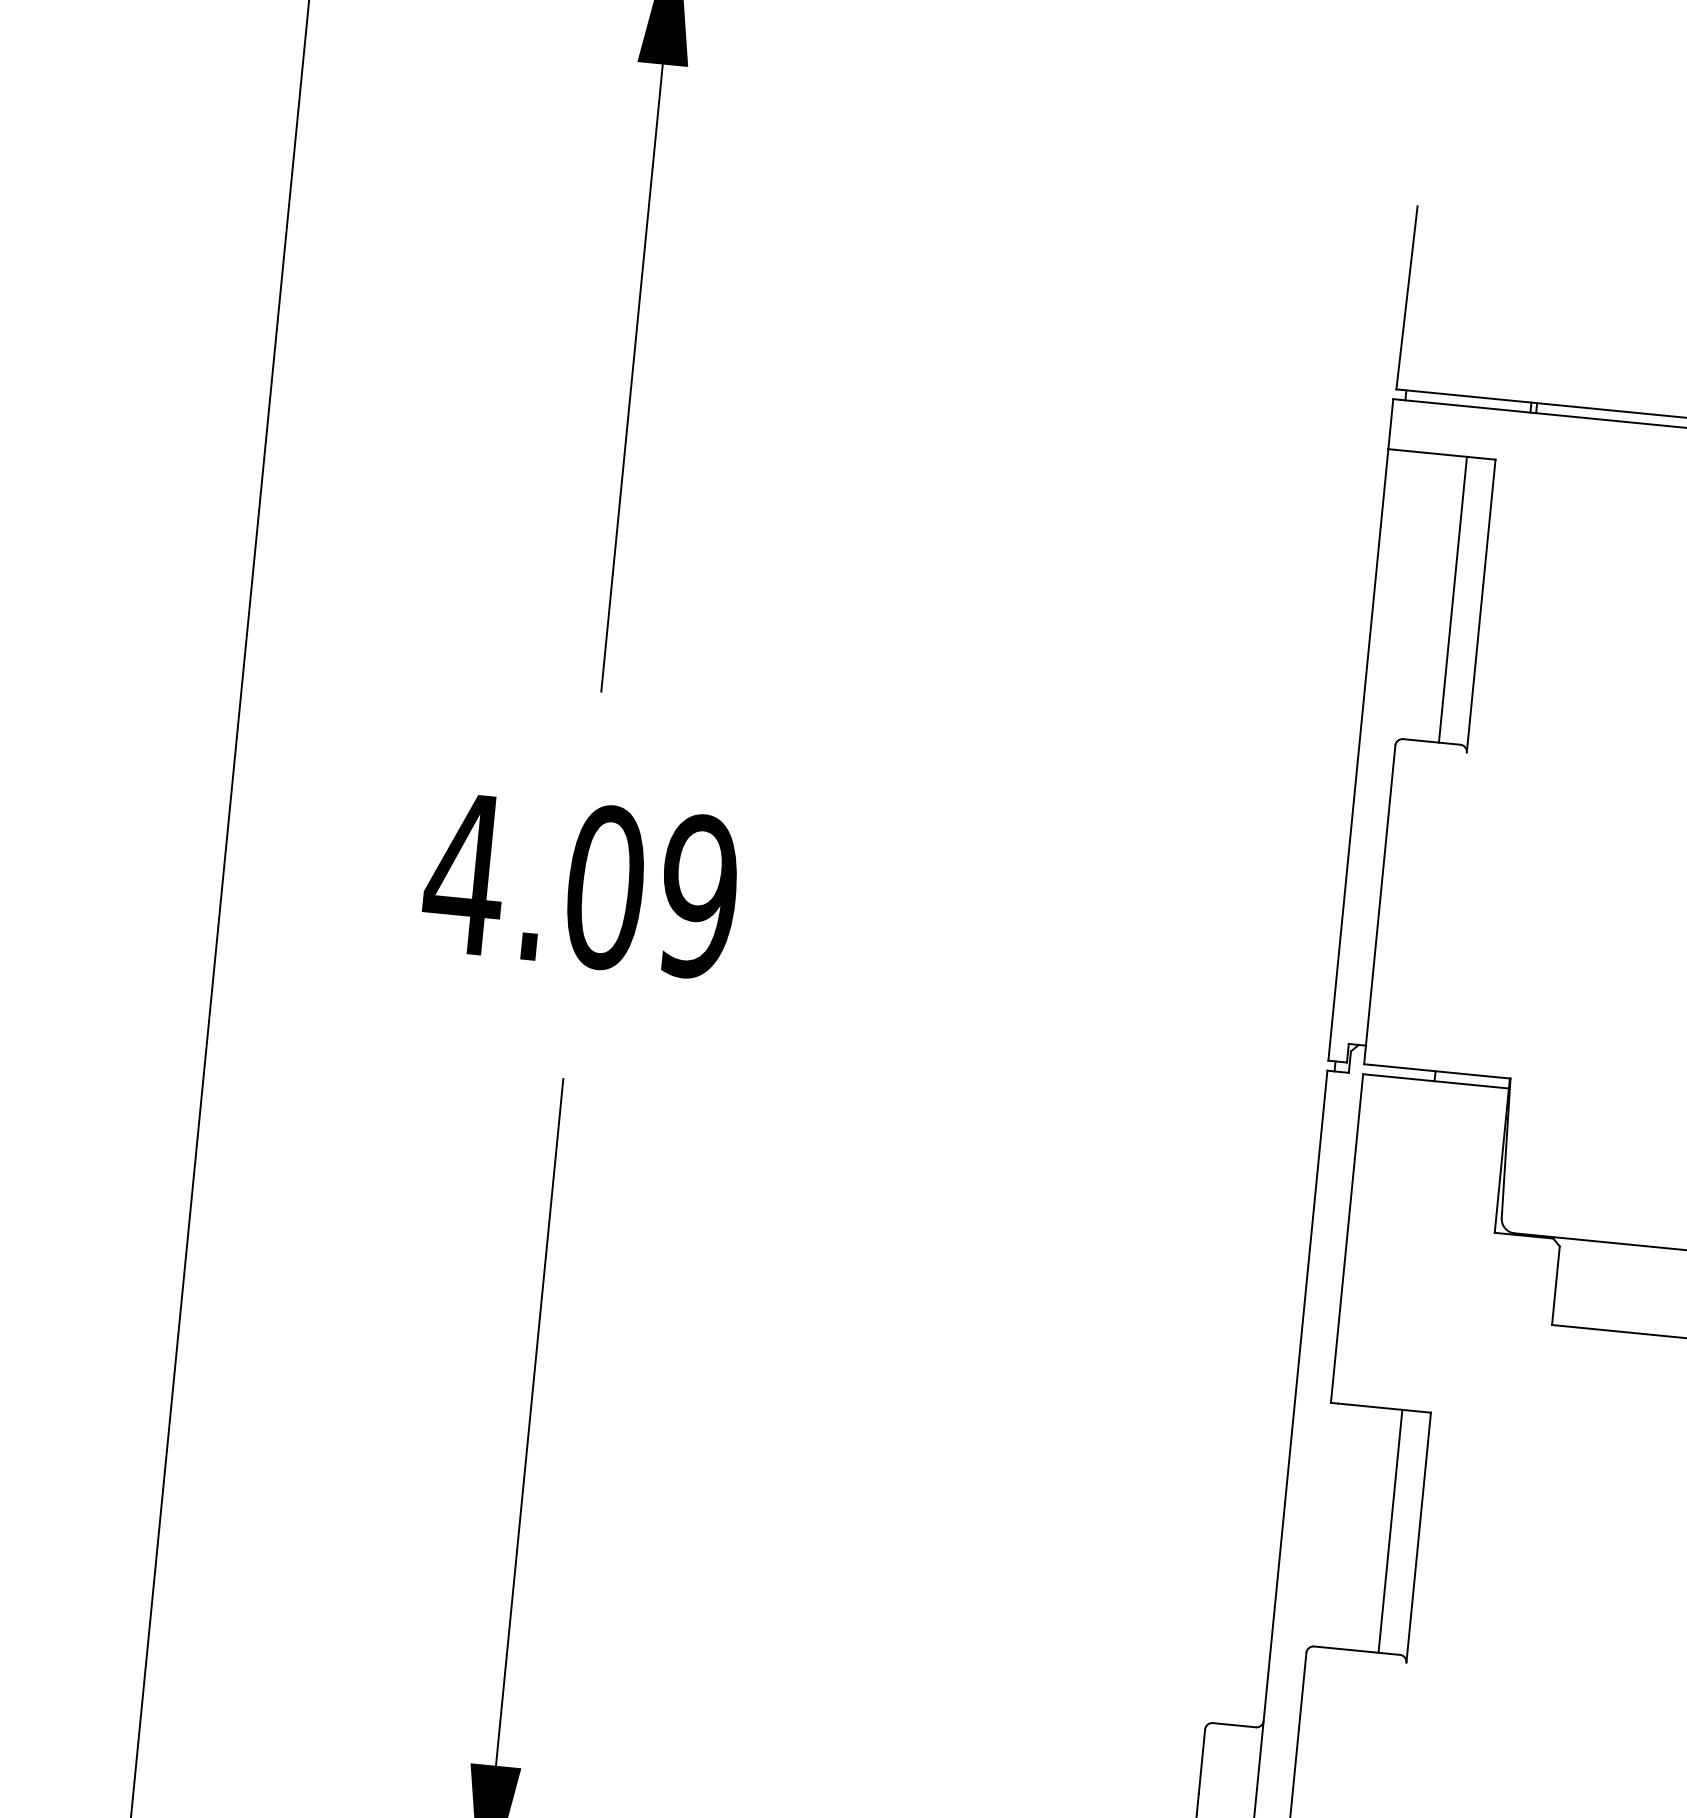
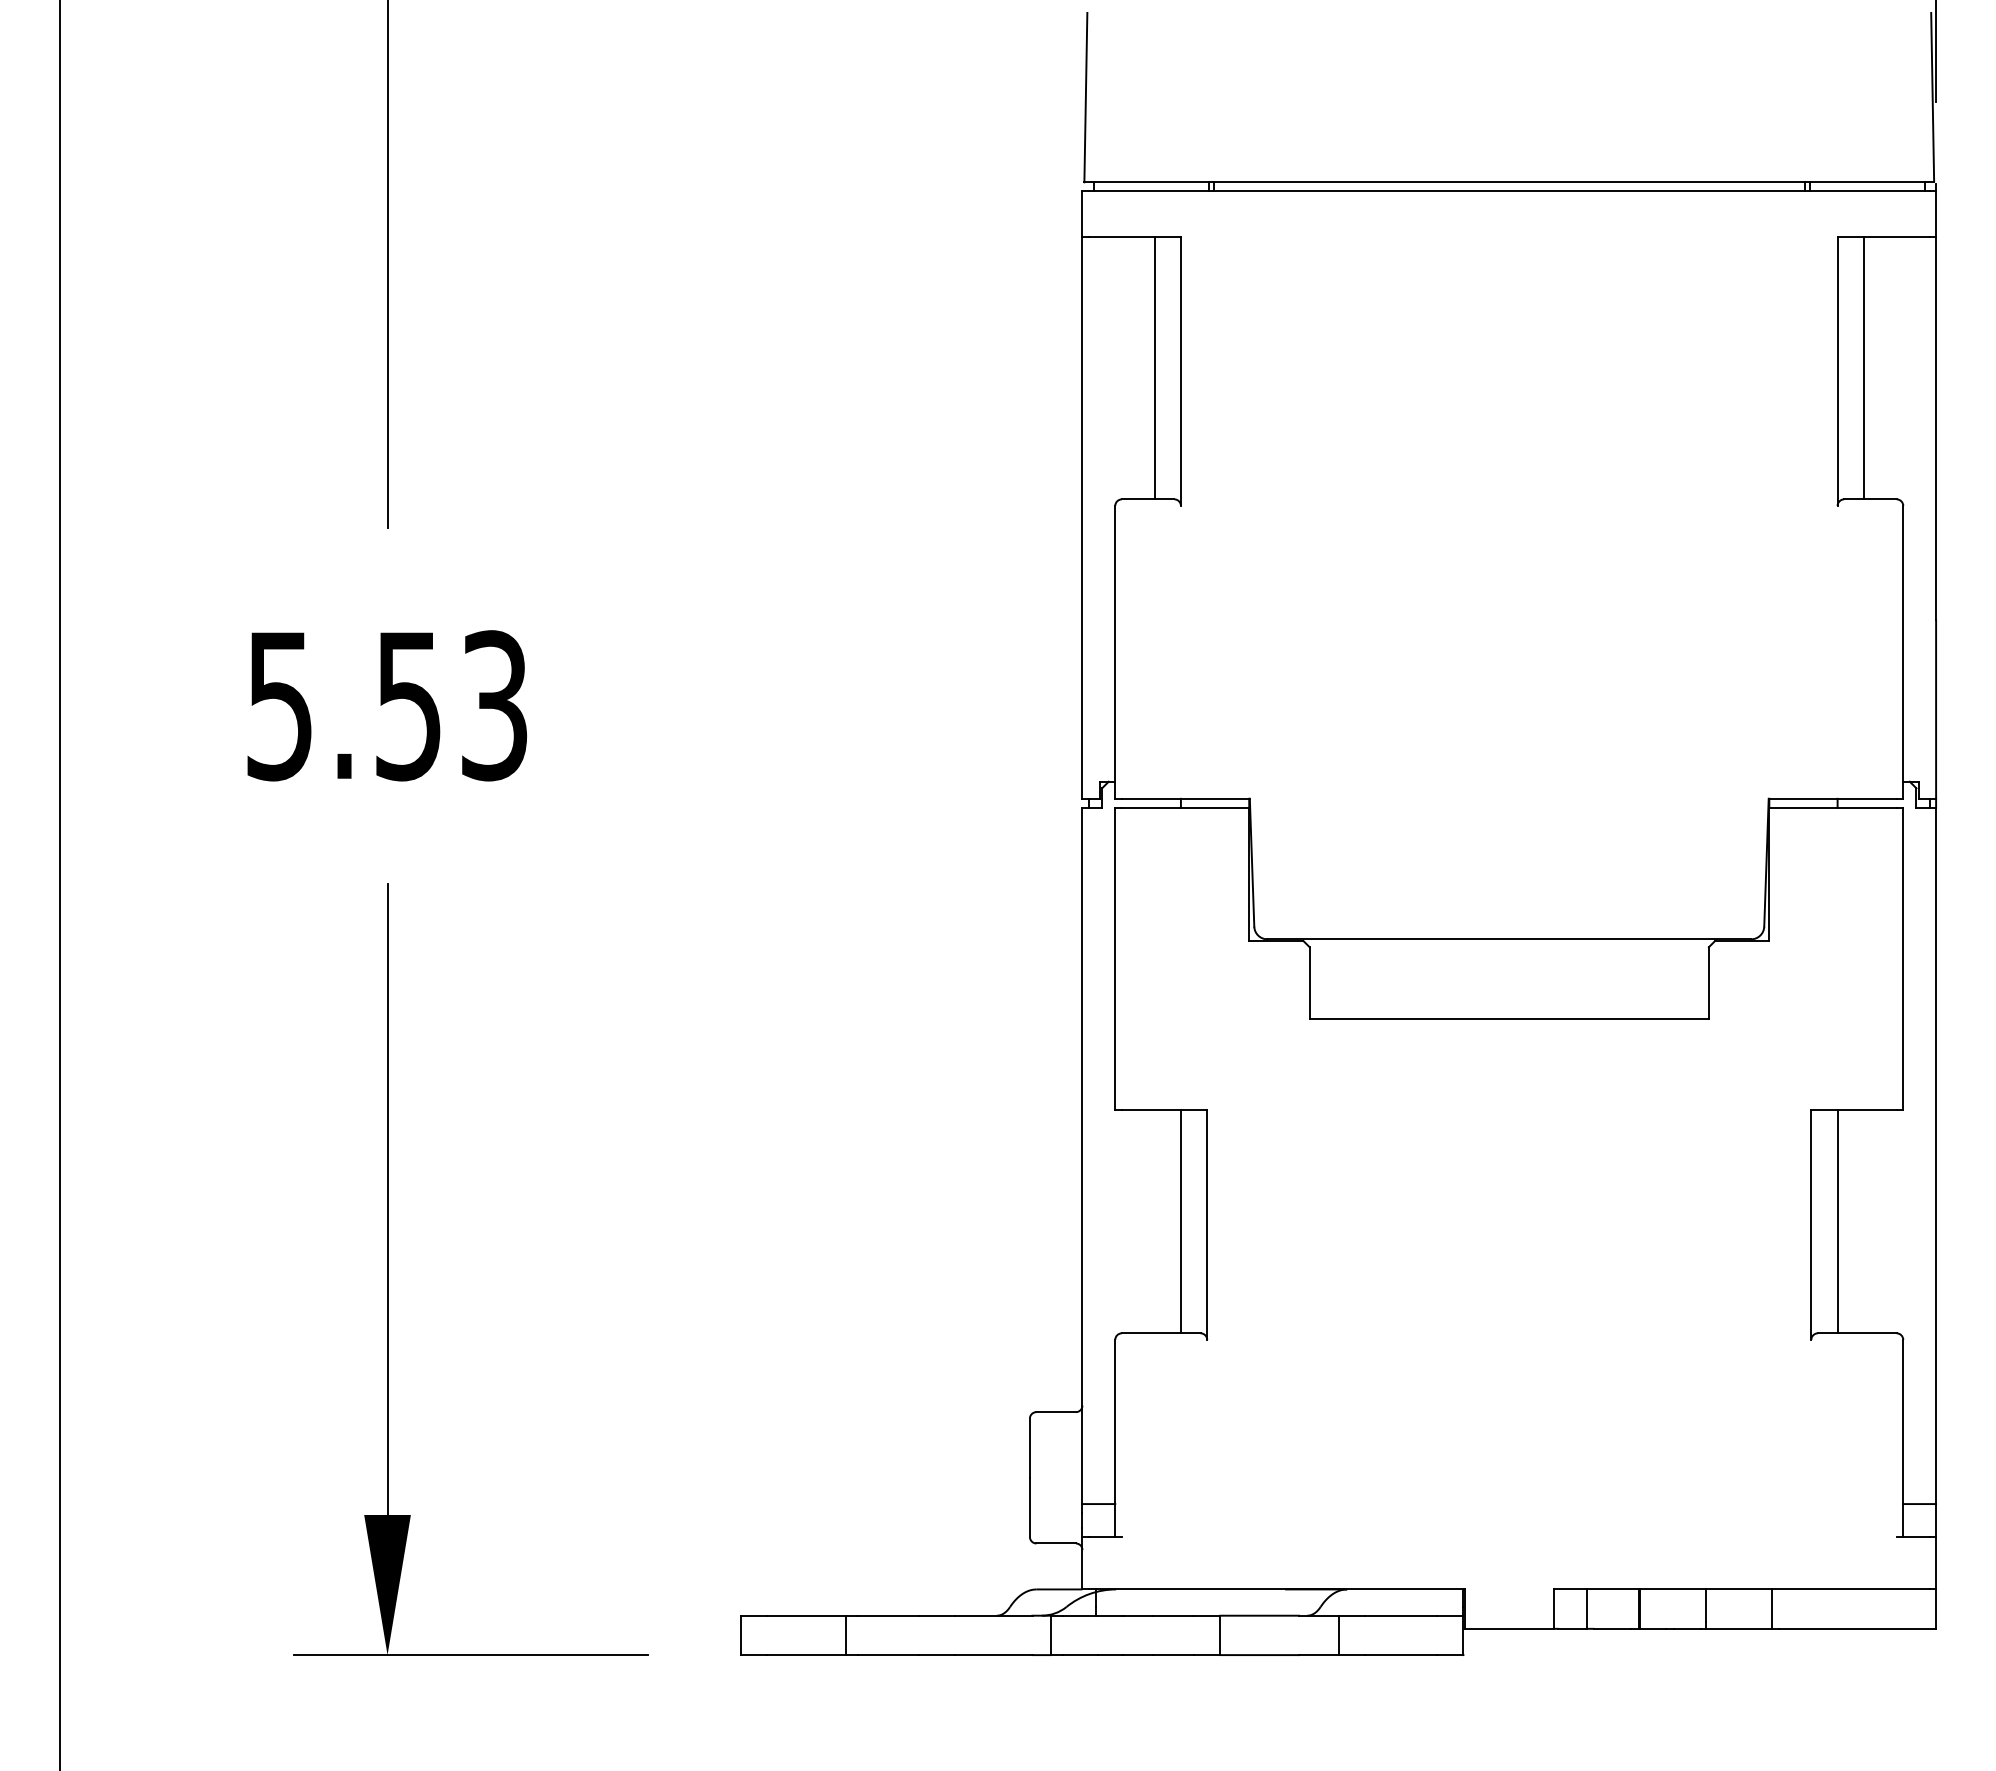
text: (580, 884) -> (385, 705), 4.09 -> 5.53

